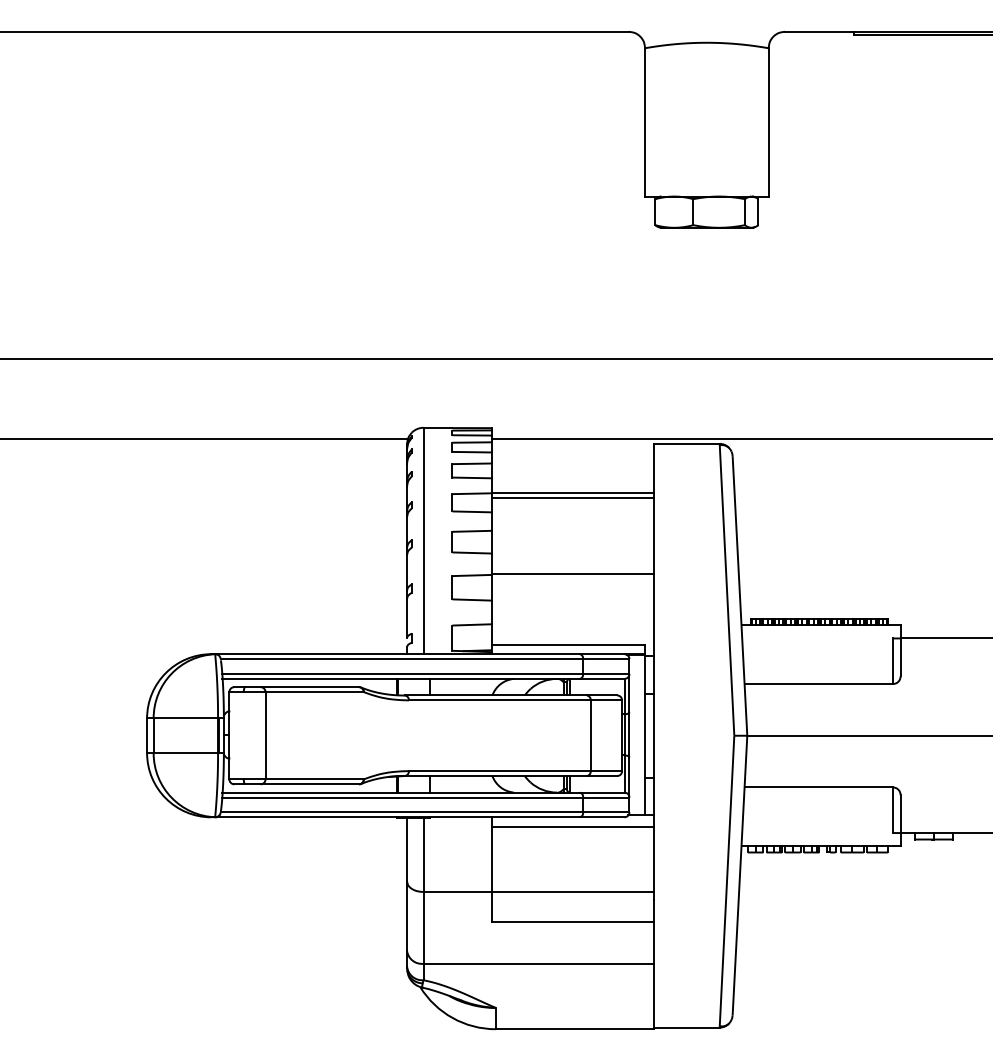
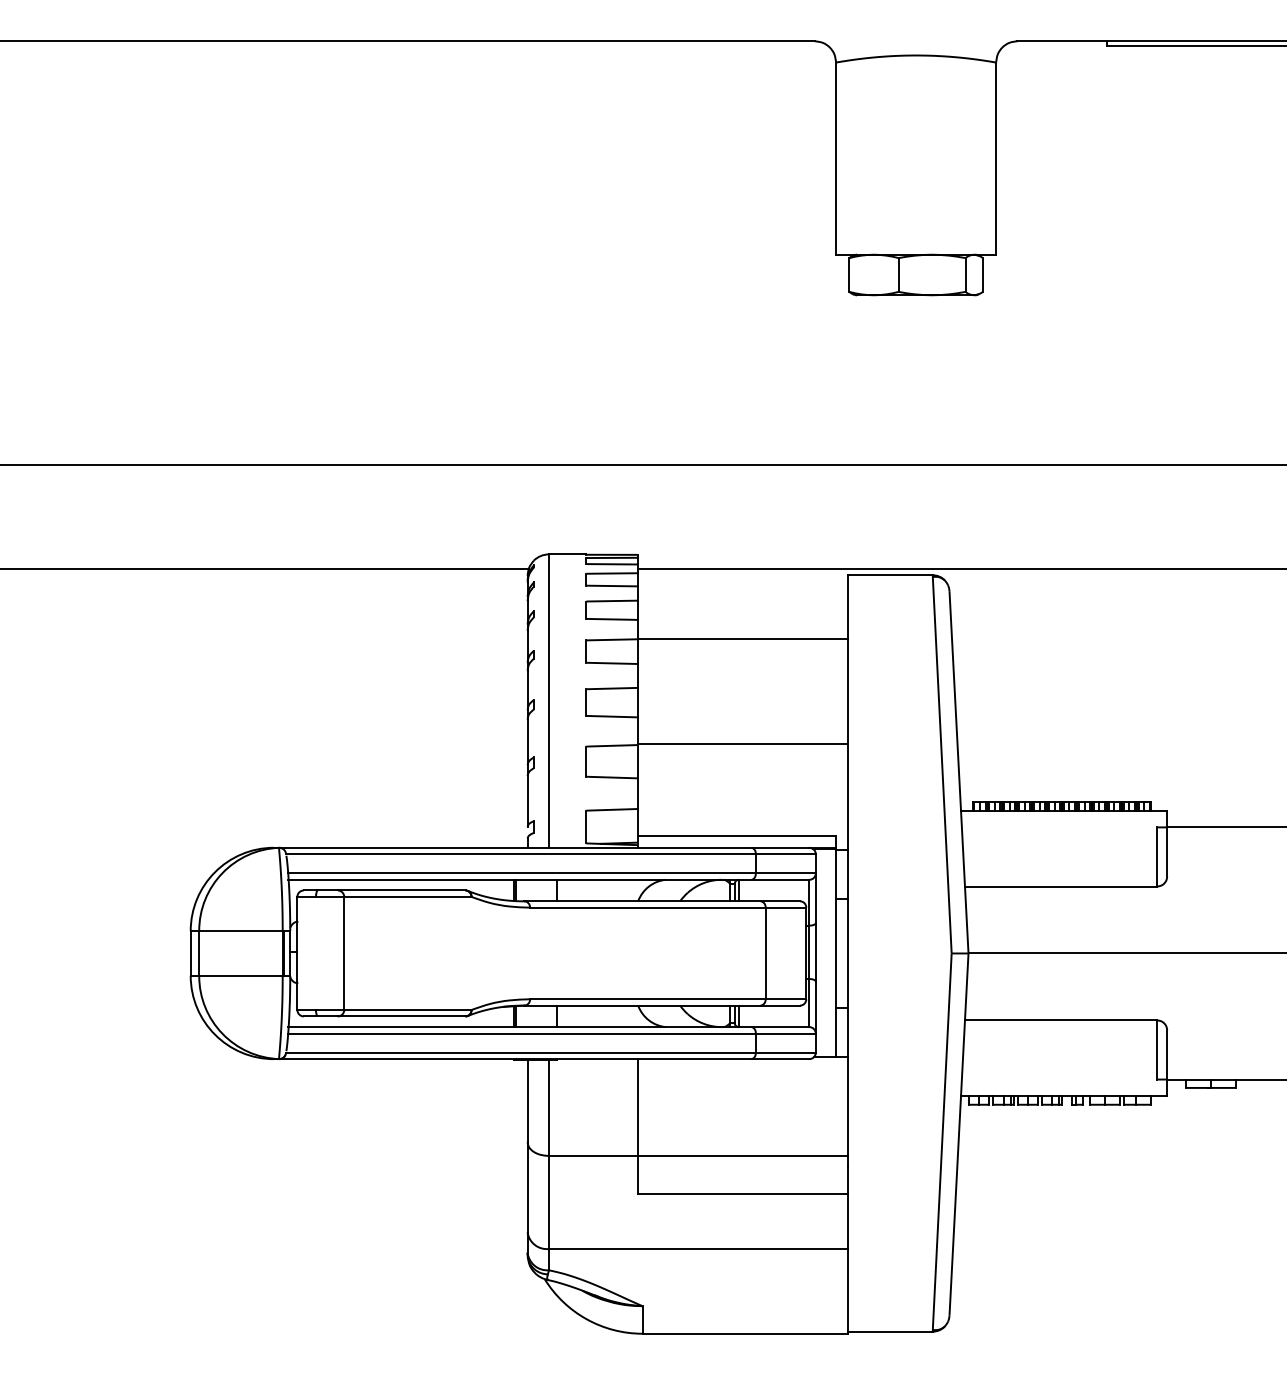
line: (572, 498) -> (742, 645), removed
line: (572, 826) -> (742, 1071), removed

